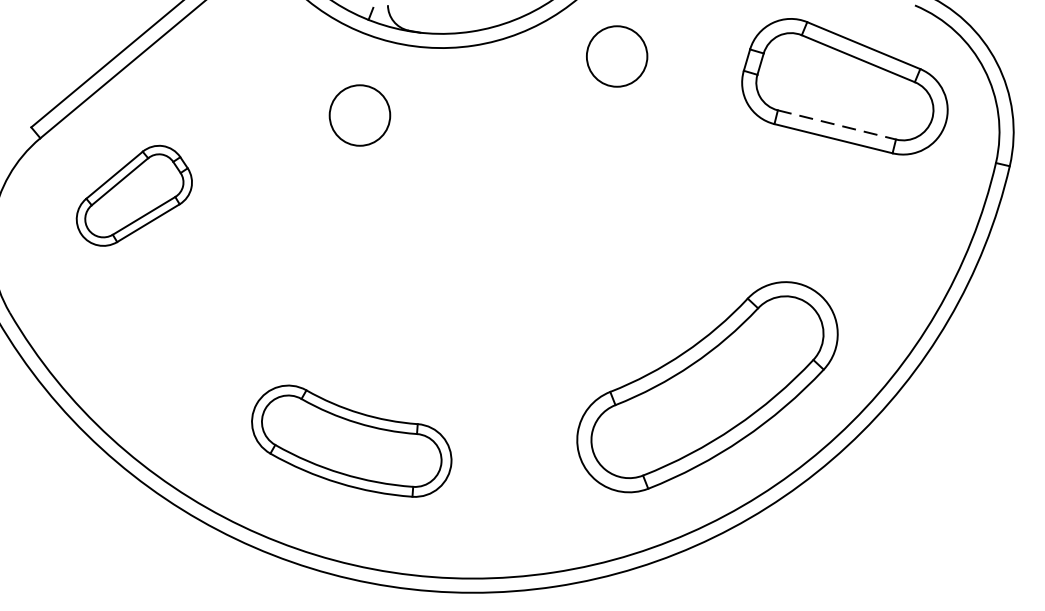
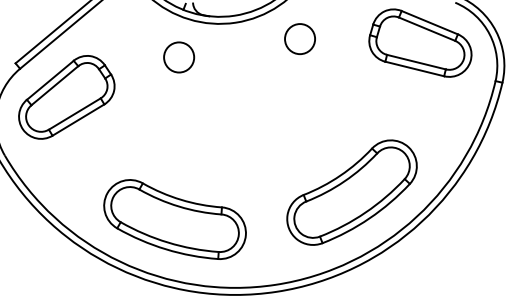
circle: (615, 55) -> (299, 38), moved
line: (837, 125) -> (416, 62), dashed -> solid
part: (133, 195) -> (66, 97), size x1.67
part: (350, 441) -> (174, 219), size x1.43

